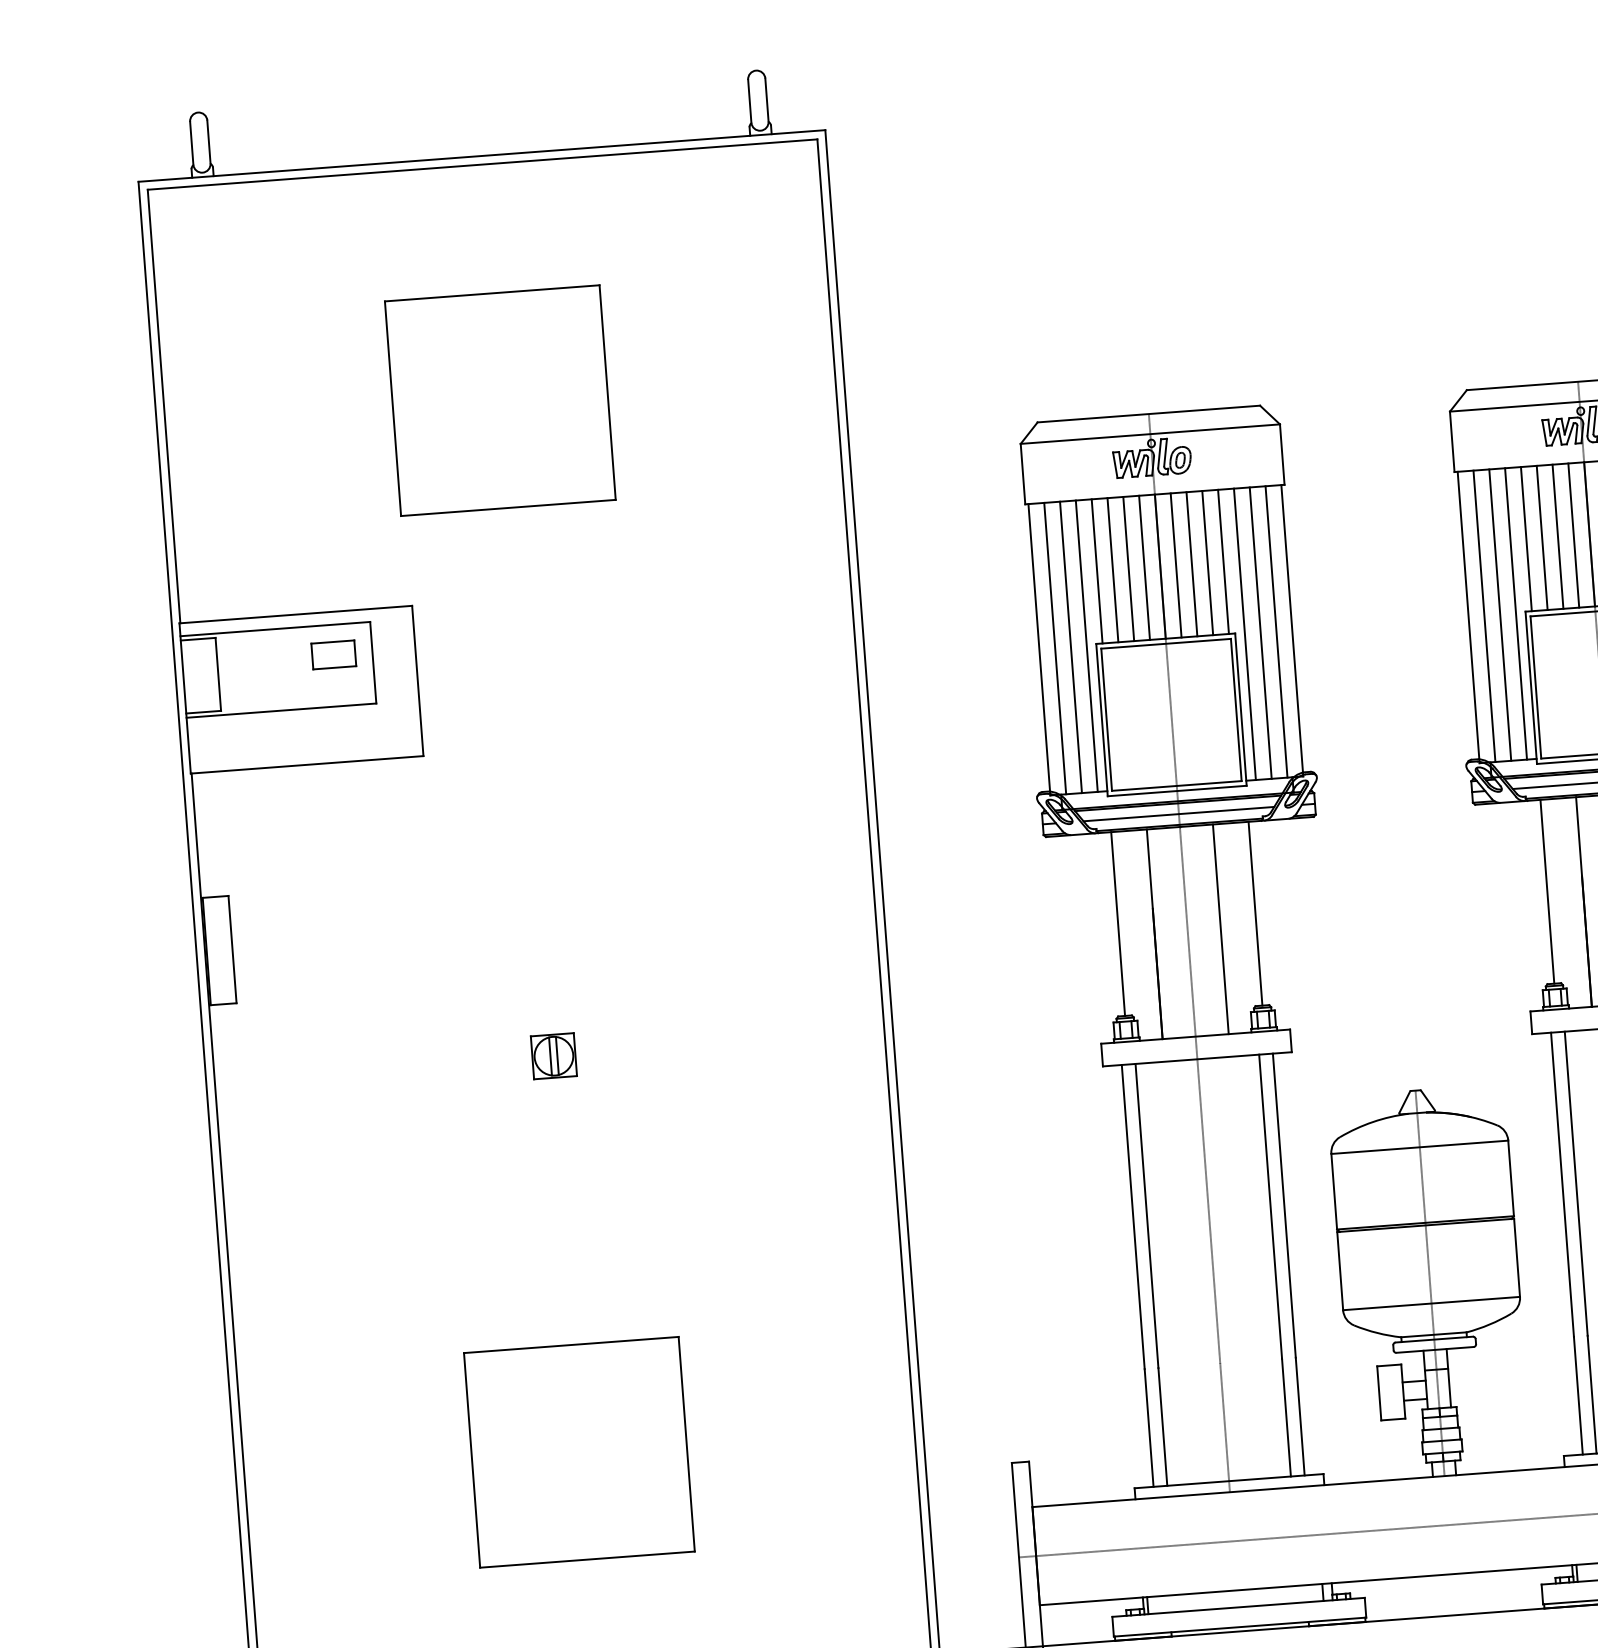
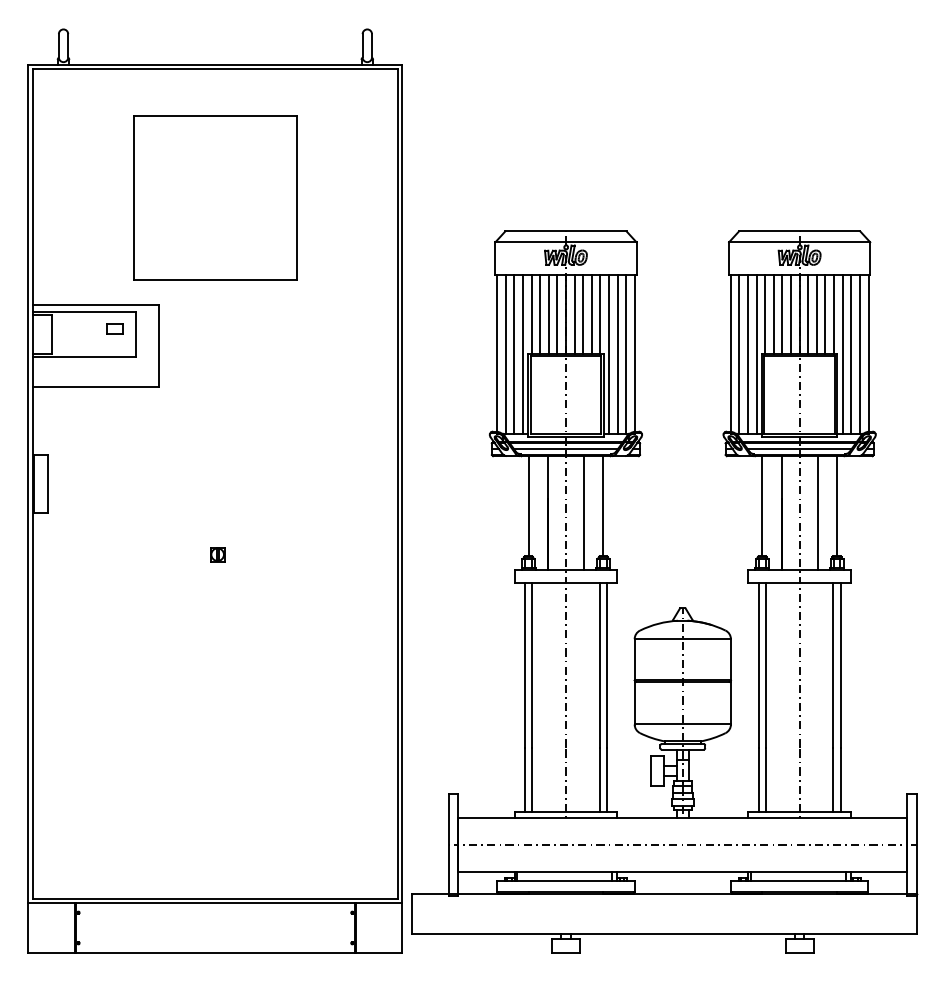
part: (500, 400) -> (215, 197), size x1.4
part: (332, 654) -> (114, 328), size x0.7
part: (553, 1055) -> (217, 554), size x0.6
part: (579, 1452) -> (215, 770), removed

